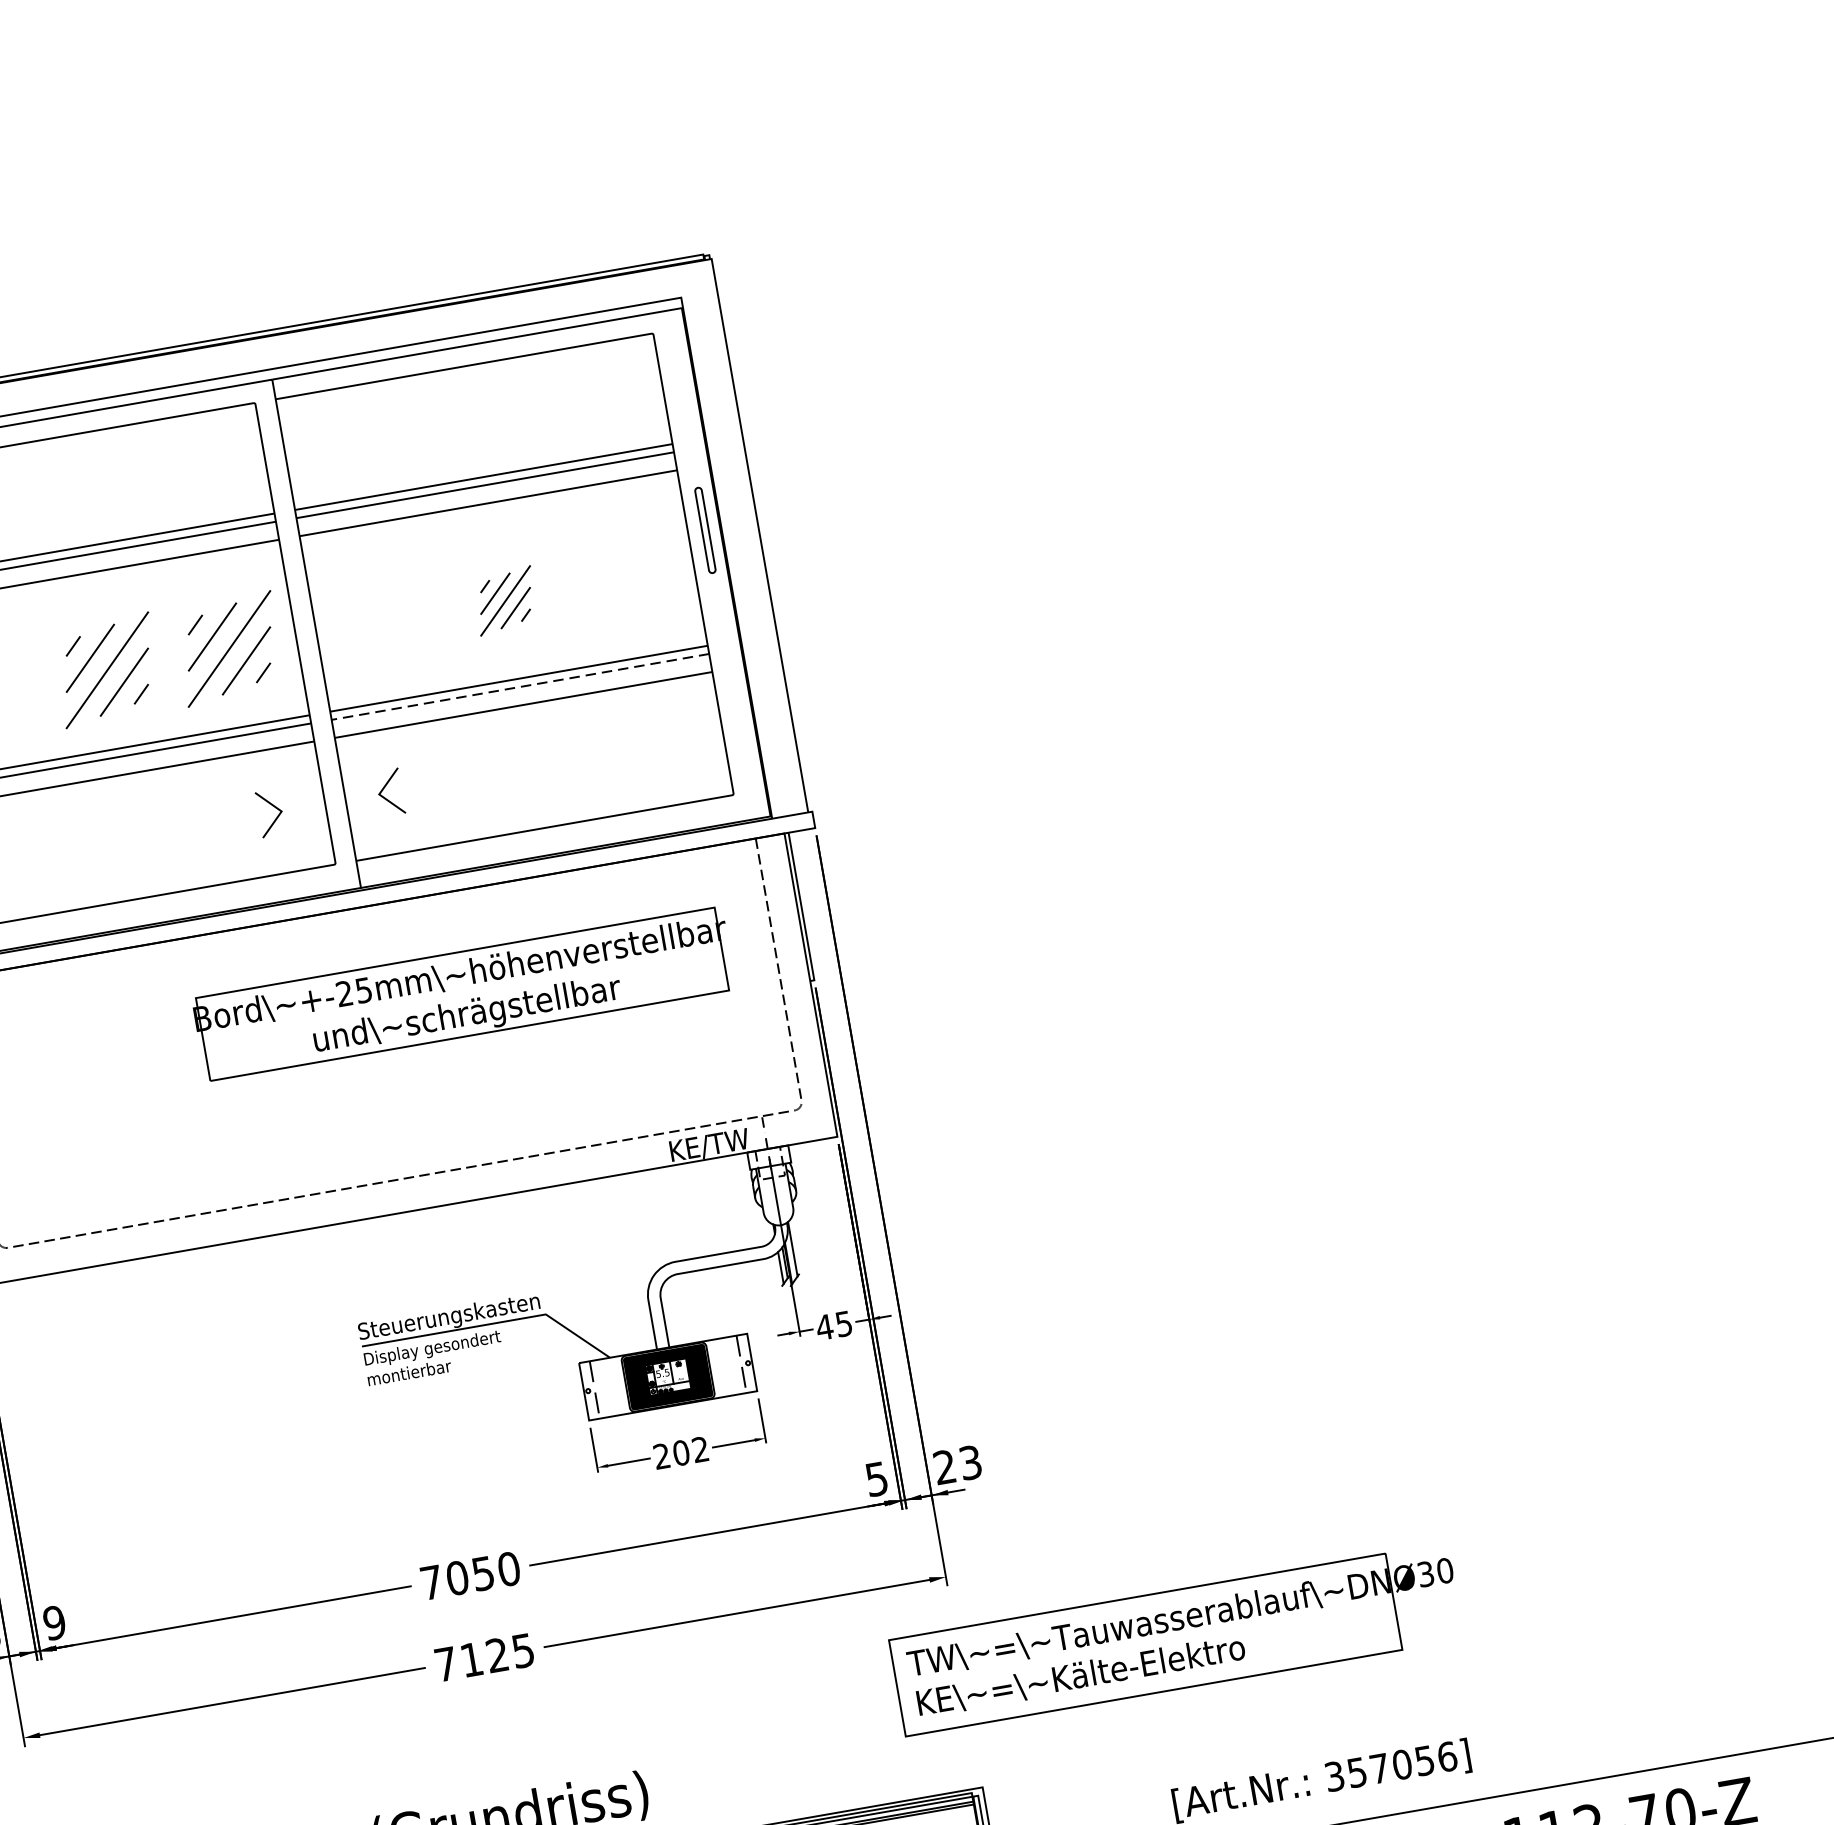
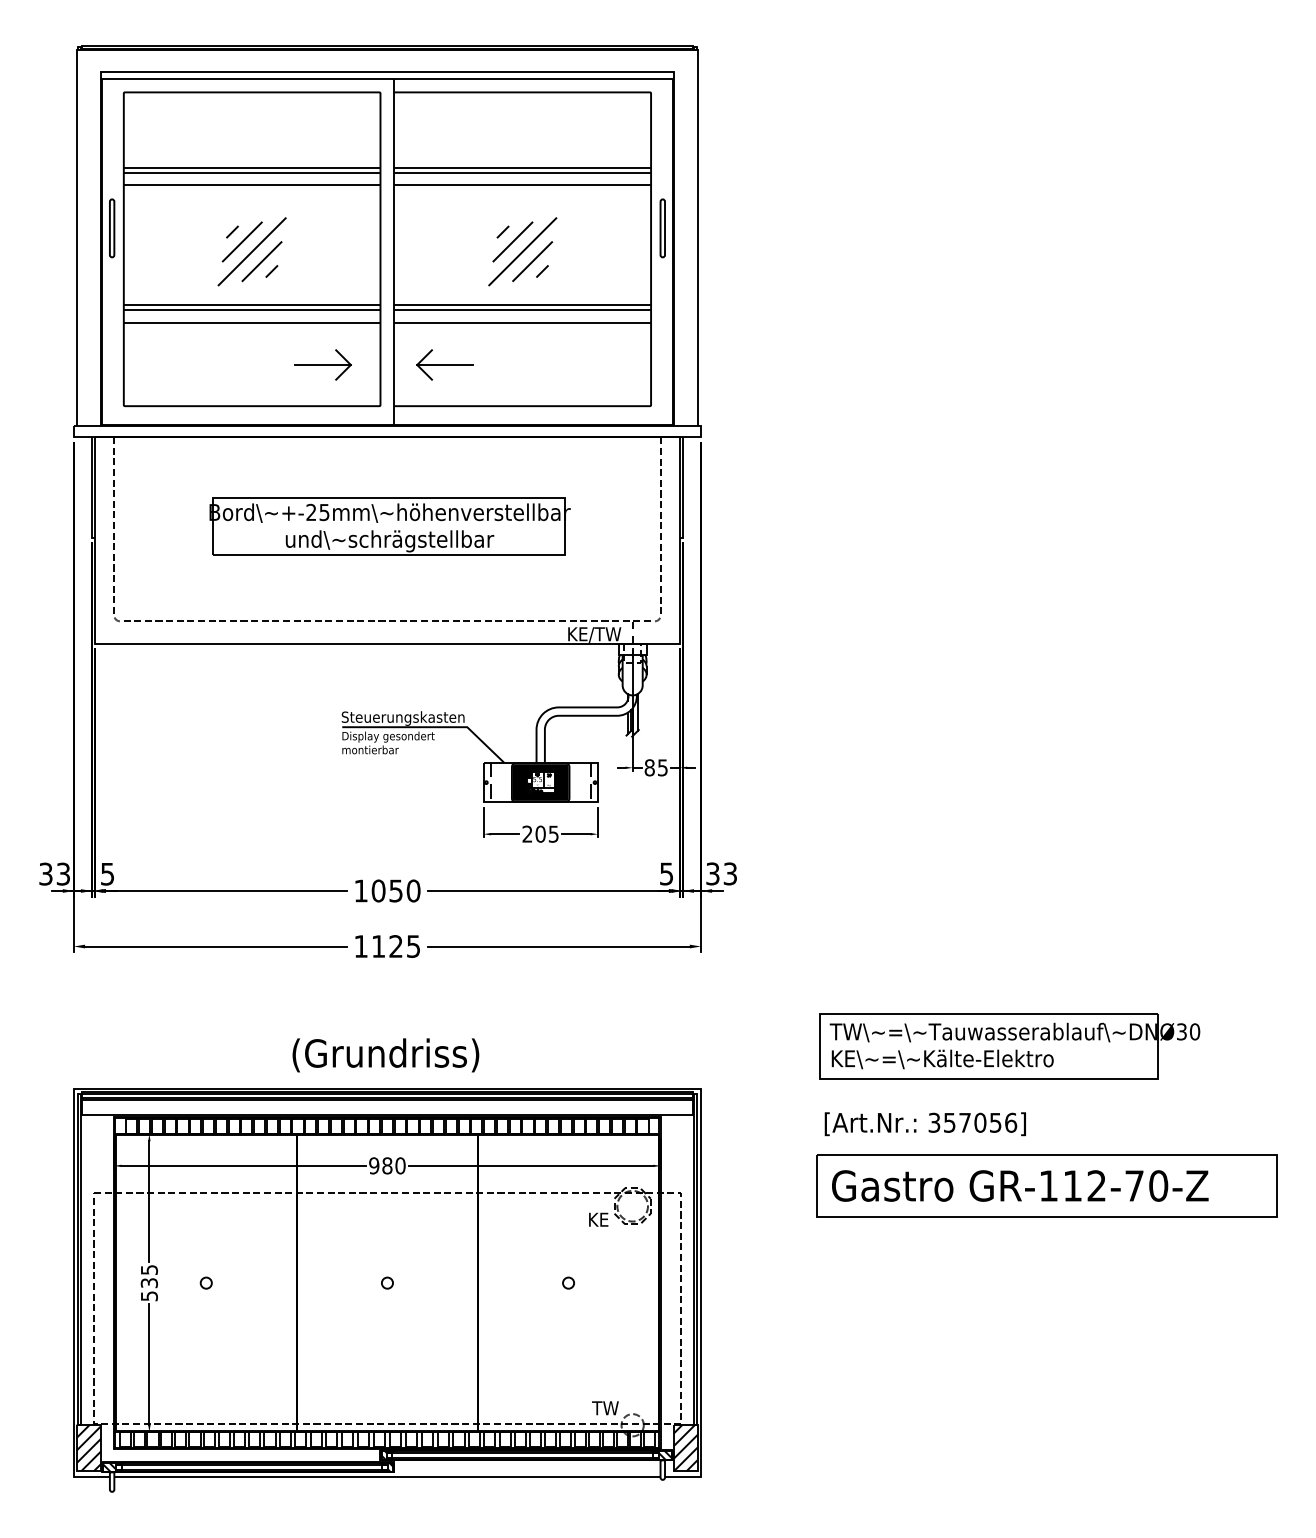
part: (504, 600) -> (522, 251), size x1.67
part: (228, 648) -> (334, 251), removed
line: (520, 687) -> (522, 310), dashed -> solid
line: (419, 786) -> (444, 364), added
line: (239, 818) -> (322, 364), added
part: (463, 994) -> (389, 526), moved
text: (824, 1326) -> (649, 767), 45 -> 85
text: (700, 1448) -> (553, 833), 202 -> 205
text: (944, 1466) -> (712, 873), 23 -> 33
text: (430, 1582) -> (360, 890), 7050 -> 1050
text: (54, 1622) -> (107, 873), 9 -> 5
part: (1176, 1639) -> (1009, 1046), moved
text: (445, 1664) -> (360, 946), 7125 -> 1125

